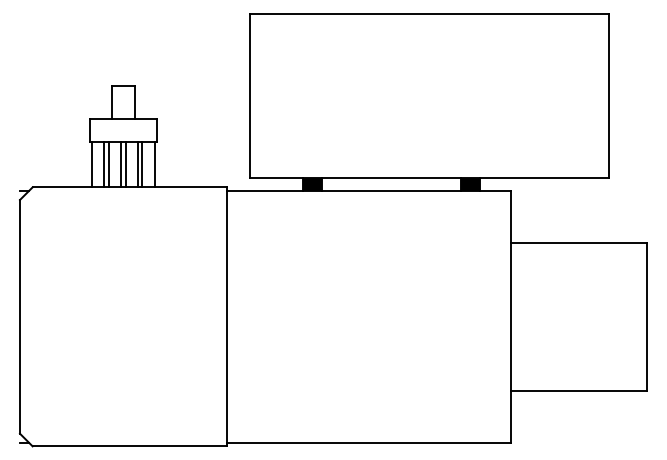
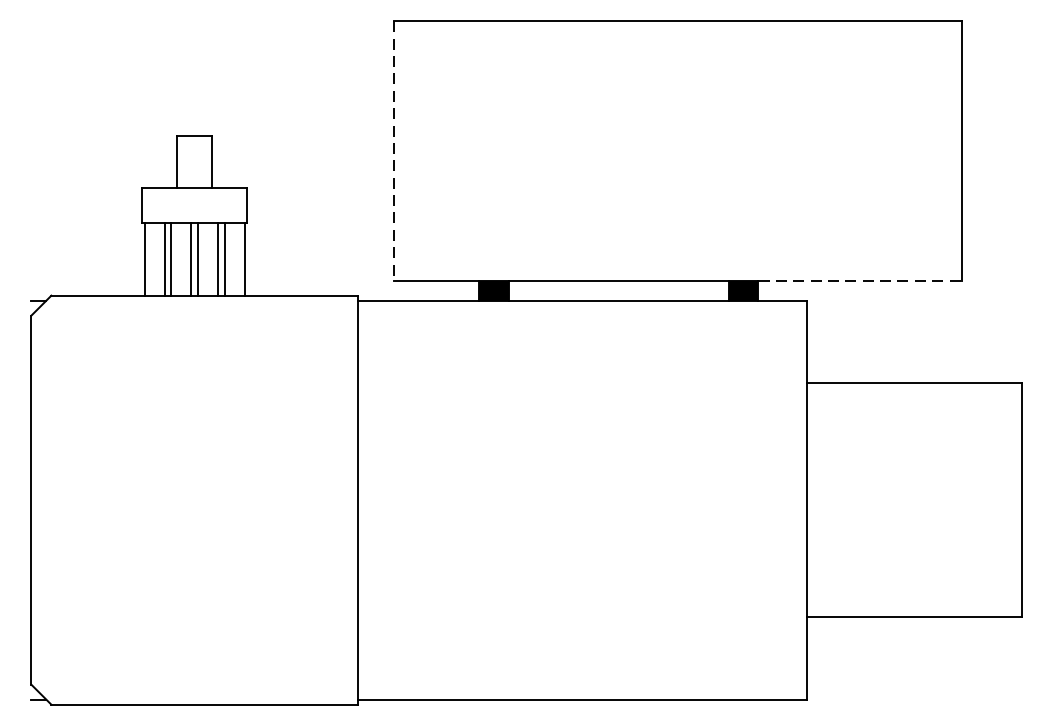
line: (249, 96) -> (393, 152), solid -> dashed
line: (545, 177) -> (861, 280), solid -> dashed

